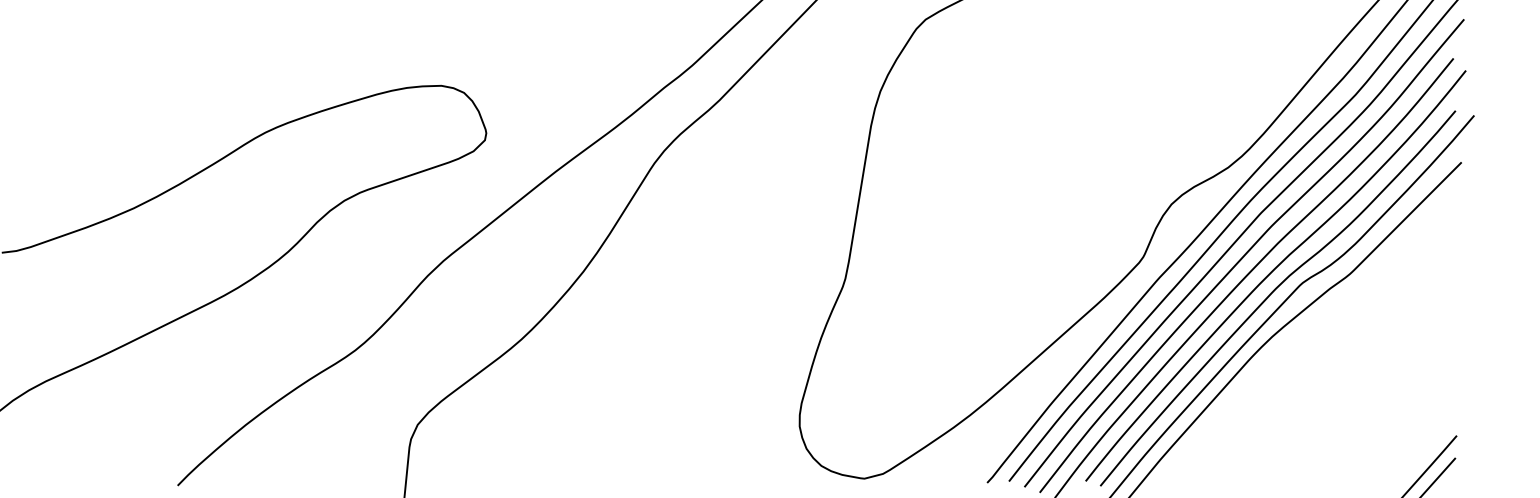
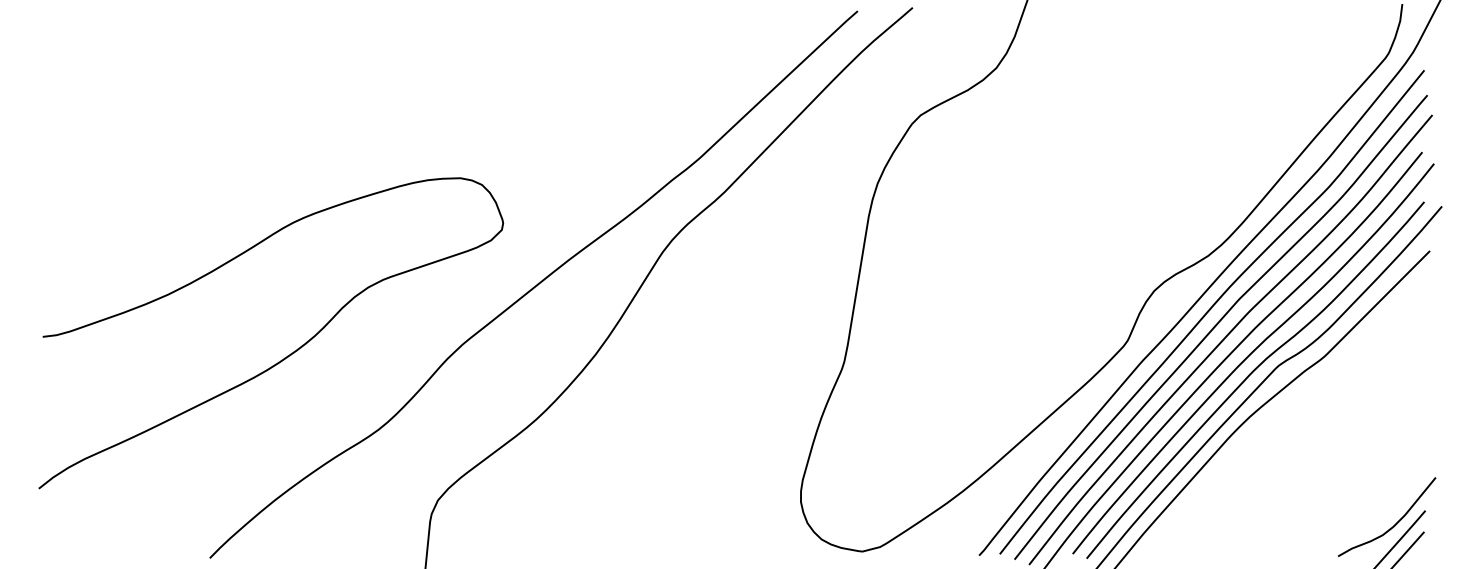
curve: (1424, 450) -> (1394, 524), added

